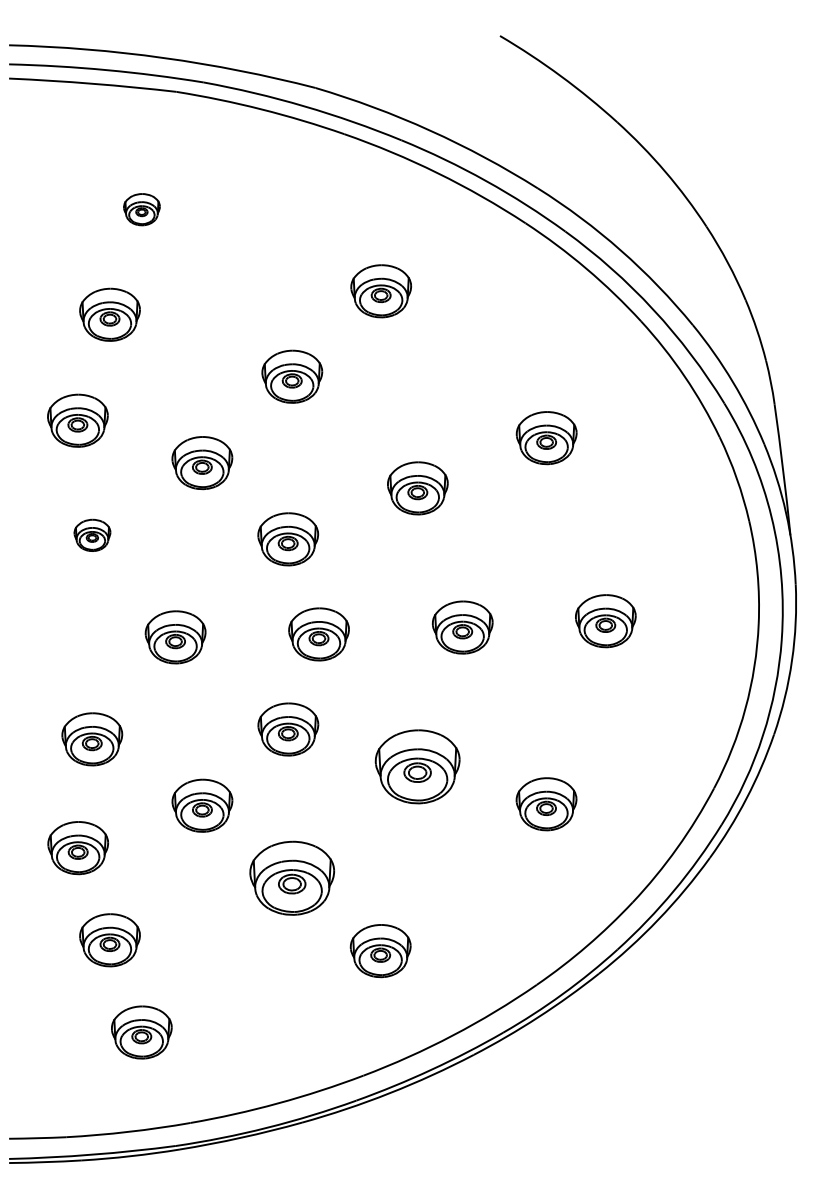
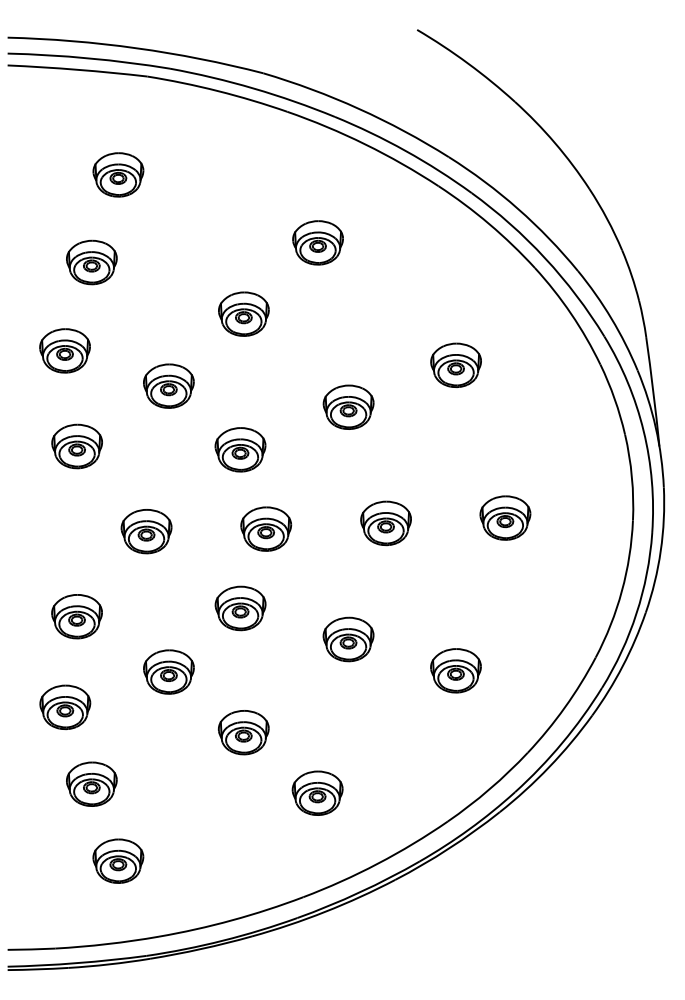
part: (141, 209) -> (118, 174), size x1.67
part: (92, 535) -> (77, 446), size x1.67
part: (417, 766) -> (348, 639), size x0.71
part: (291, 878) -> (243, 732), size x0.71

